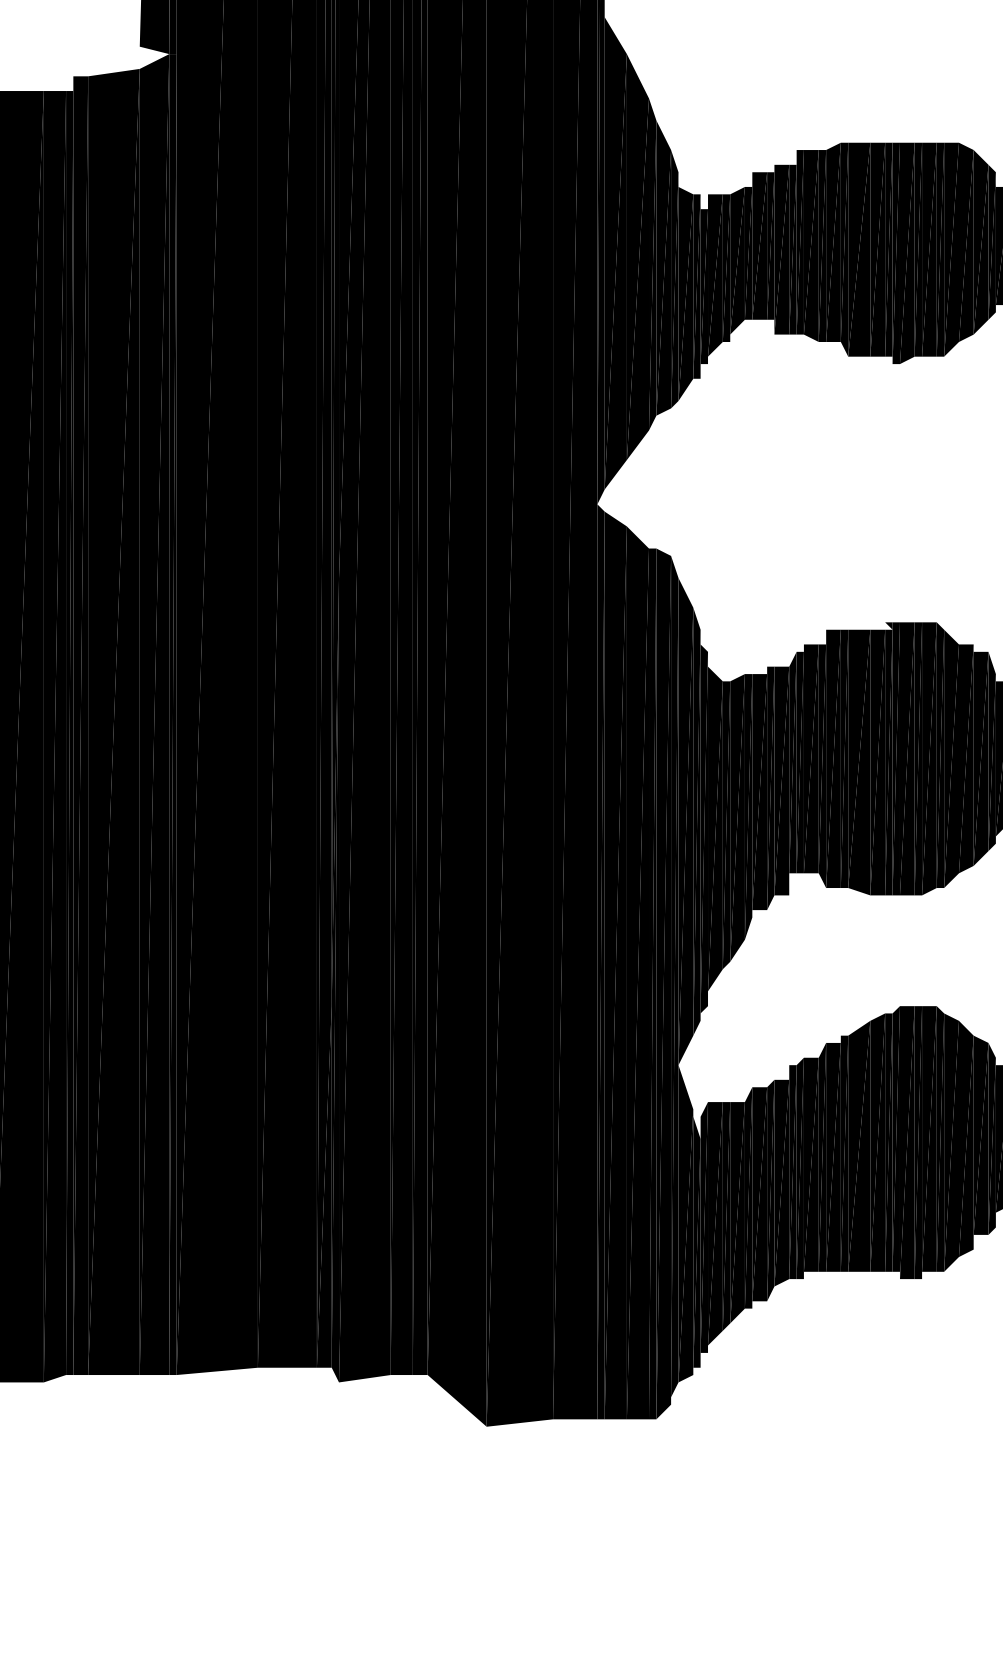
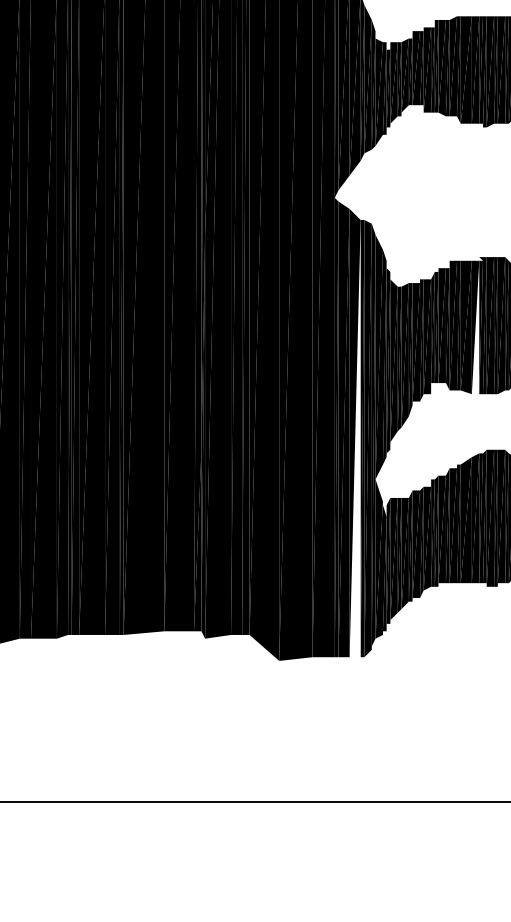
fill: (877, 762) -> (475, 327), removed
fill: (636, 983) -> (354, 438), removed

